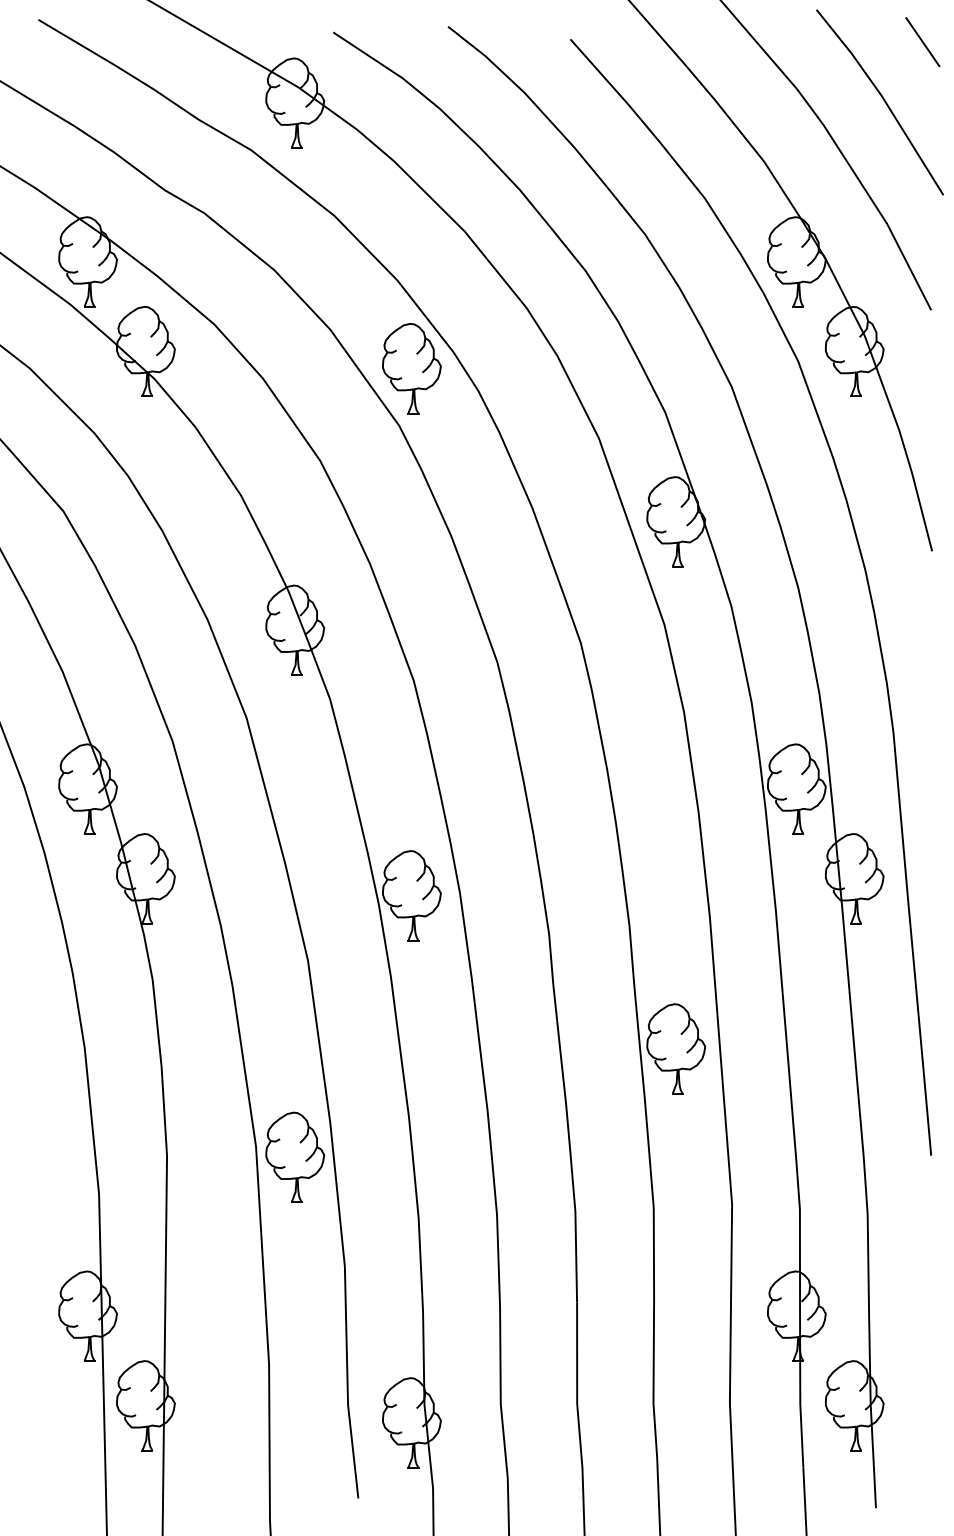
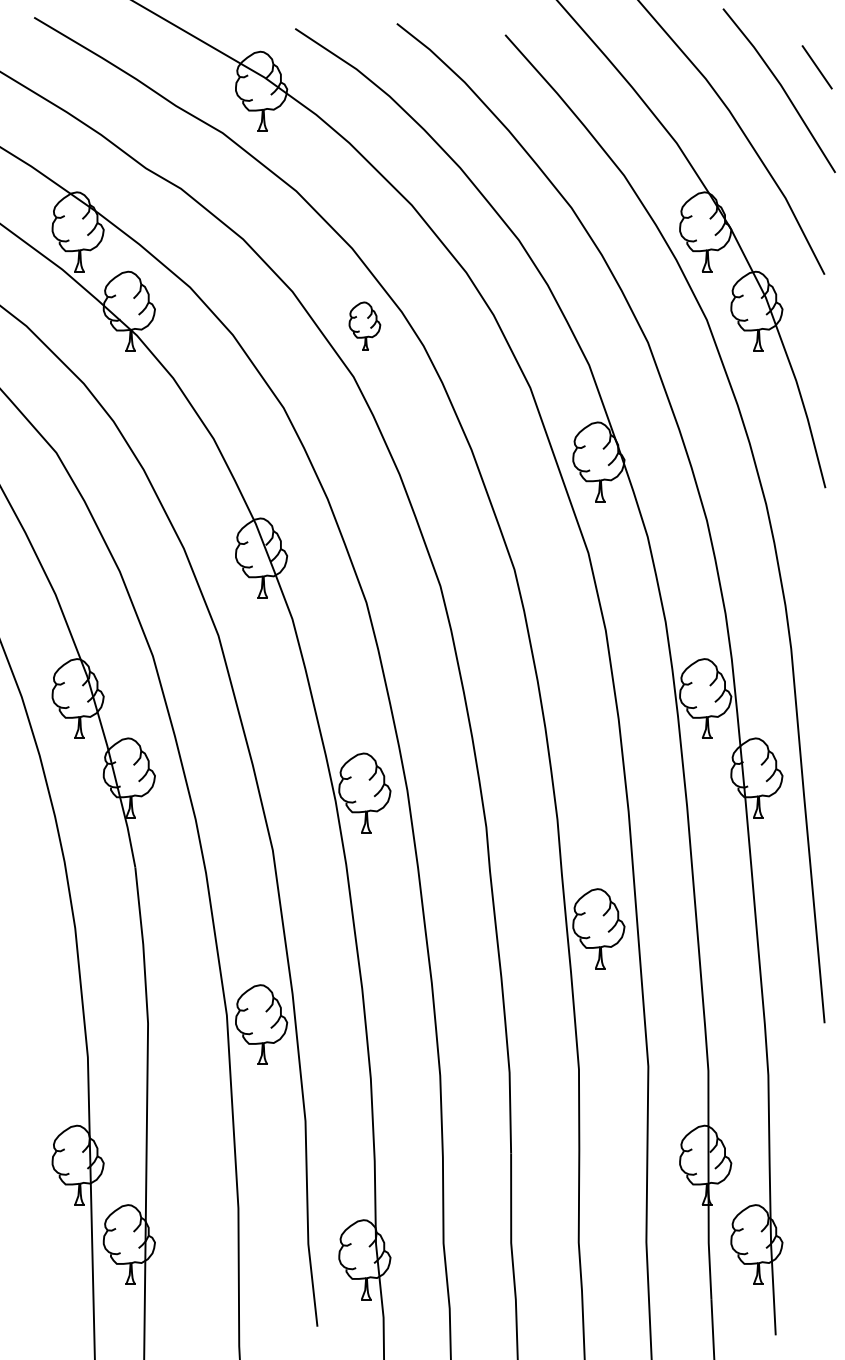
line: (922, 42) -> (816, 67), moved
part: (411, 367) -> (364, 325), size x0.6

